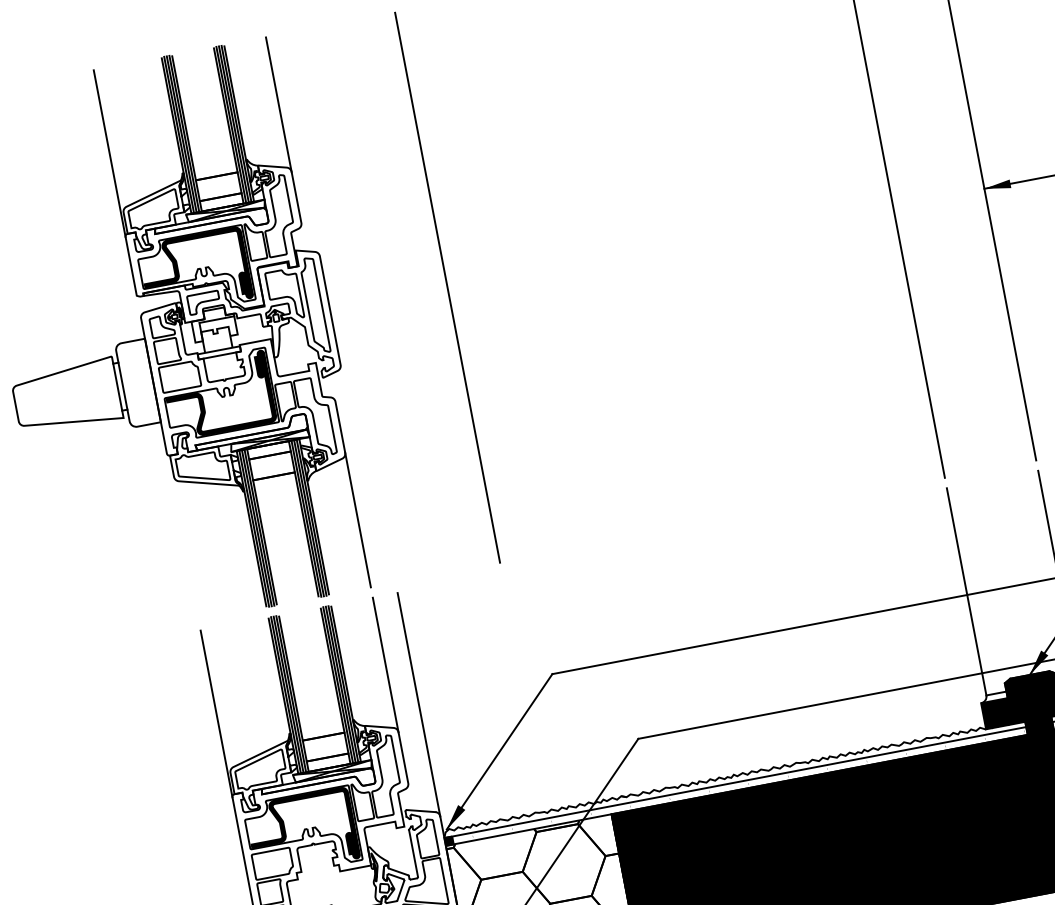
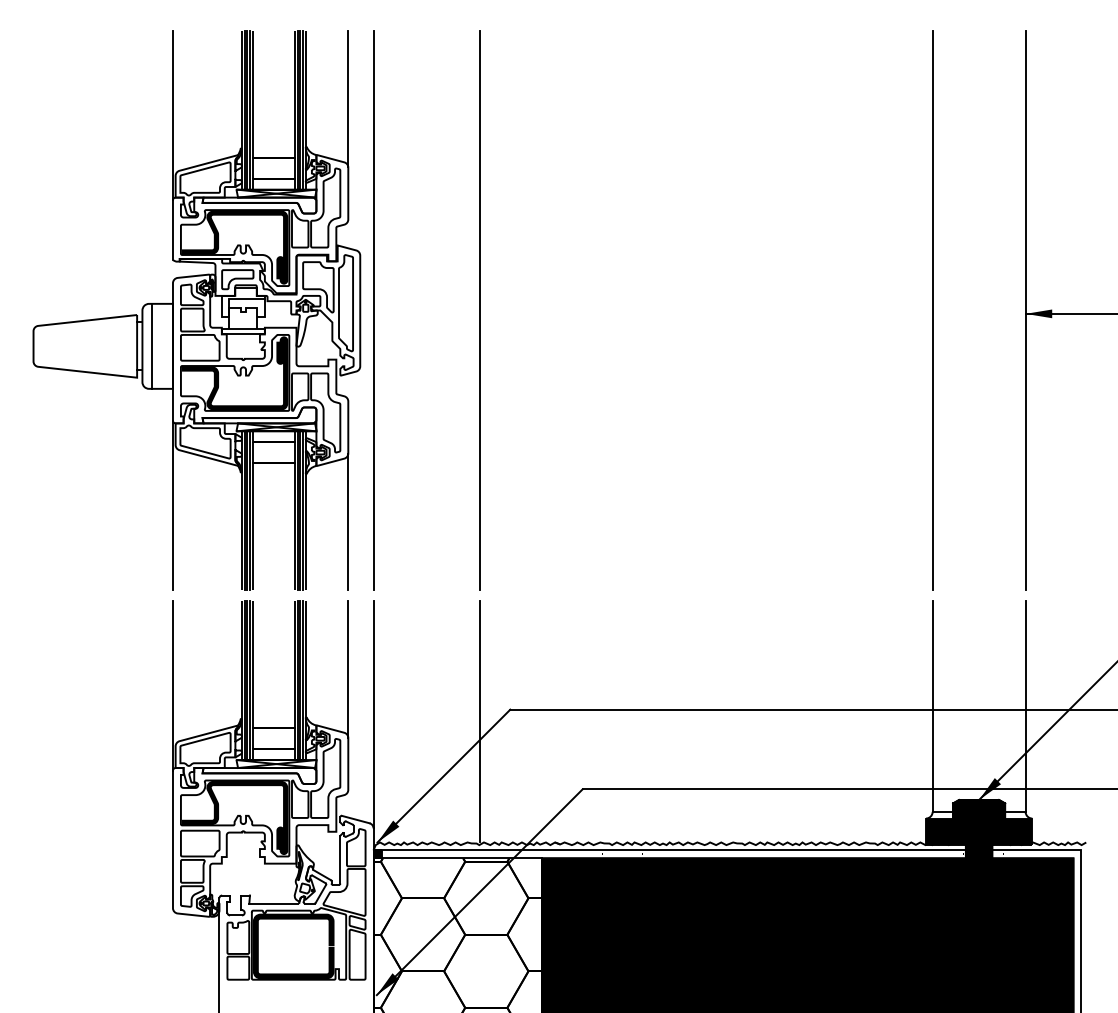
line: (343, 307) -> (373, 310), added
line: (131, 383) -> (151, 345), added
line: (182, 536) -> (172, 505), added
line: (524, 691) -> (479, 721), added

